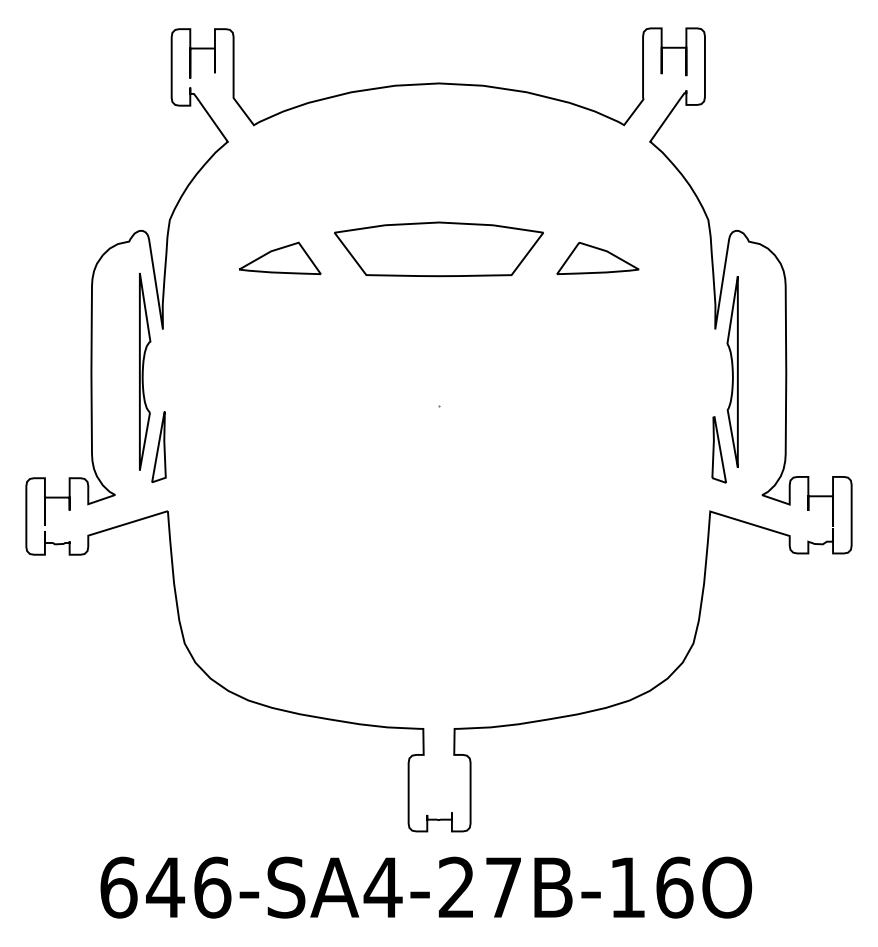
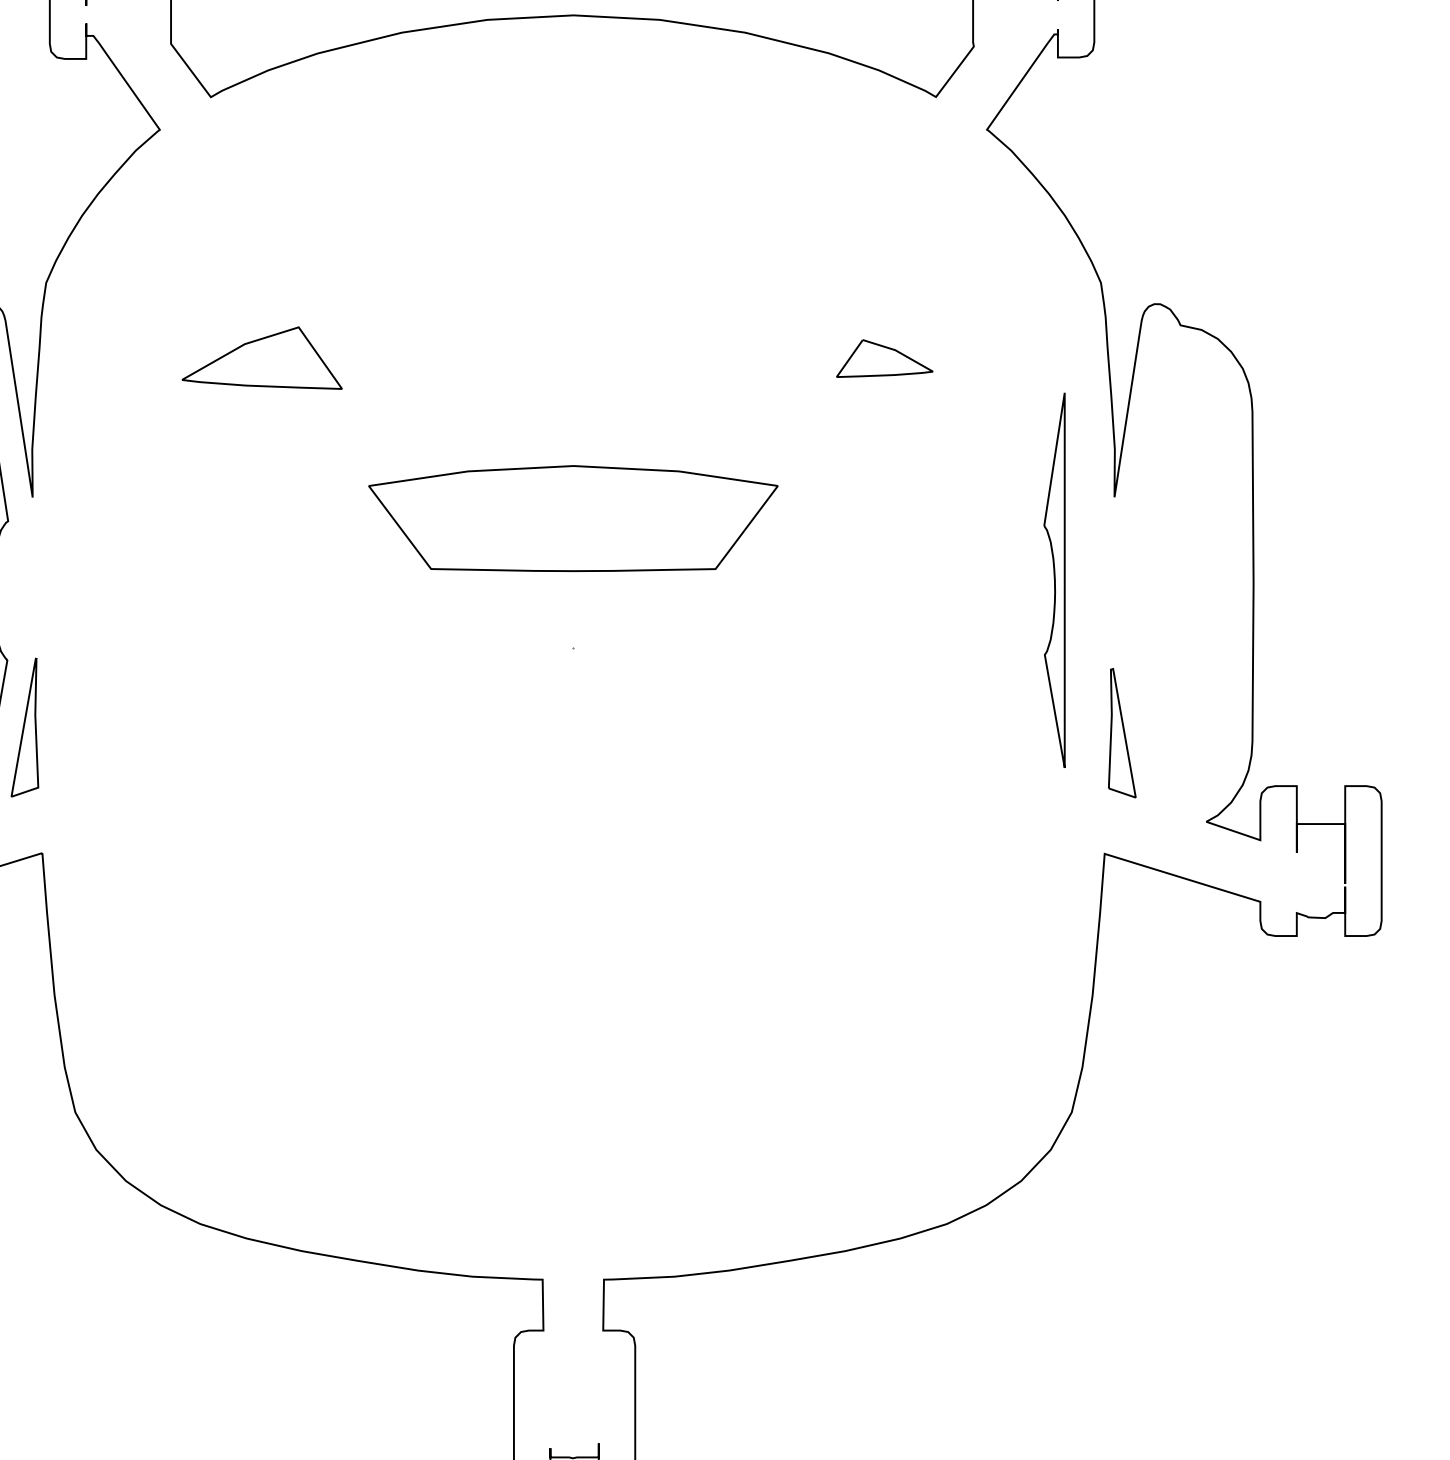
part: (438, 249) -> (572, 518), moved
part: (597, 258) -> (883, 358), size x0.6
part: (732, 371) -> (1054, 579), moved

